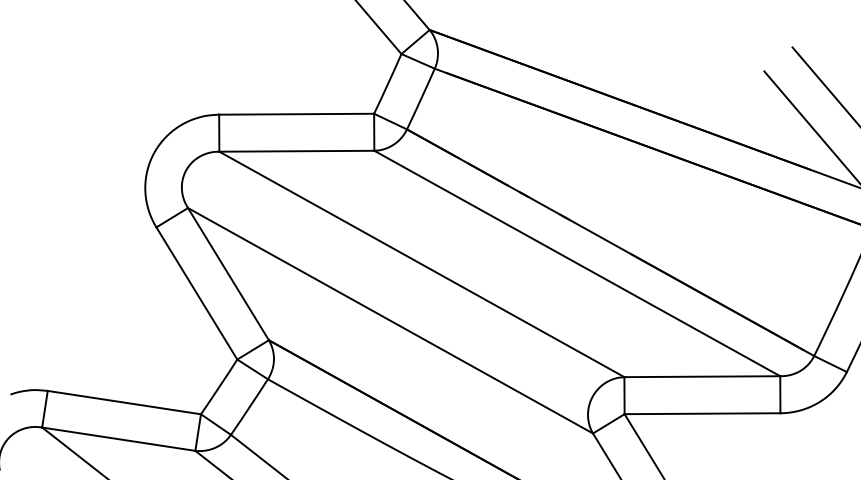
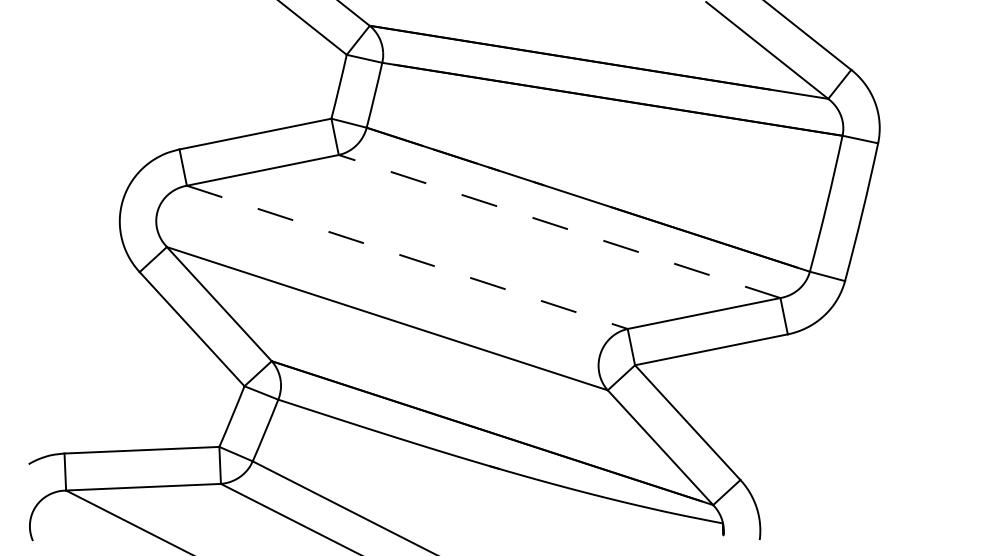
line: (577, 263) -> (559, 226), solid -> dashed
line: (422, 264) -> (407, 257), solid -> dashed

